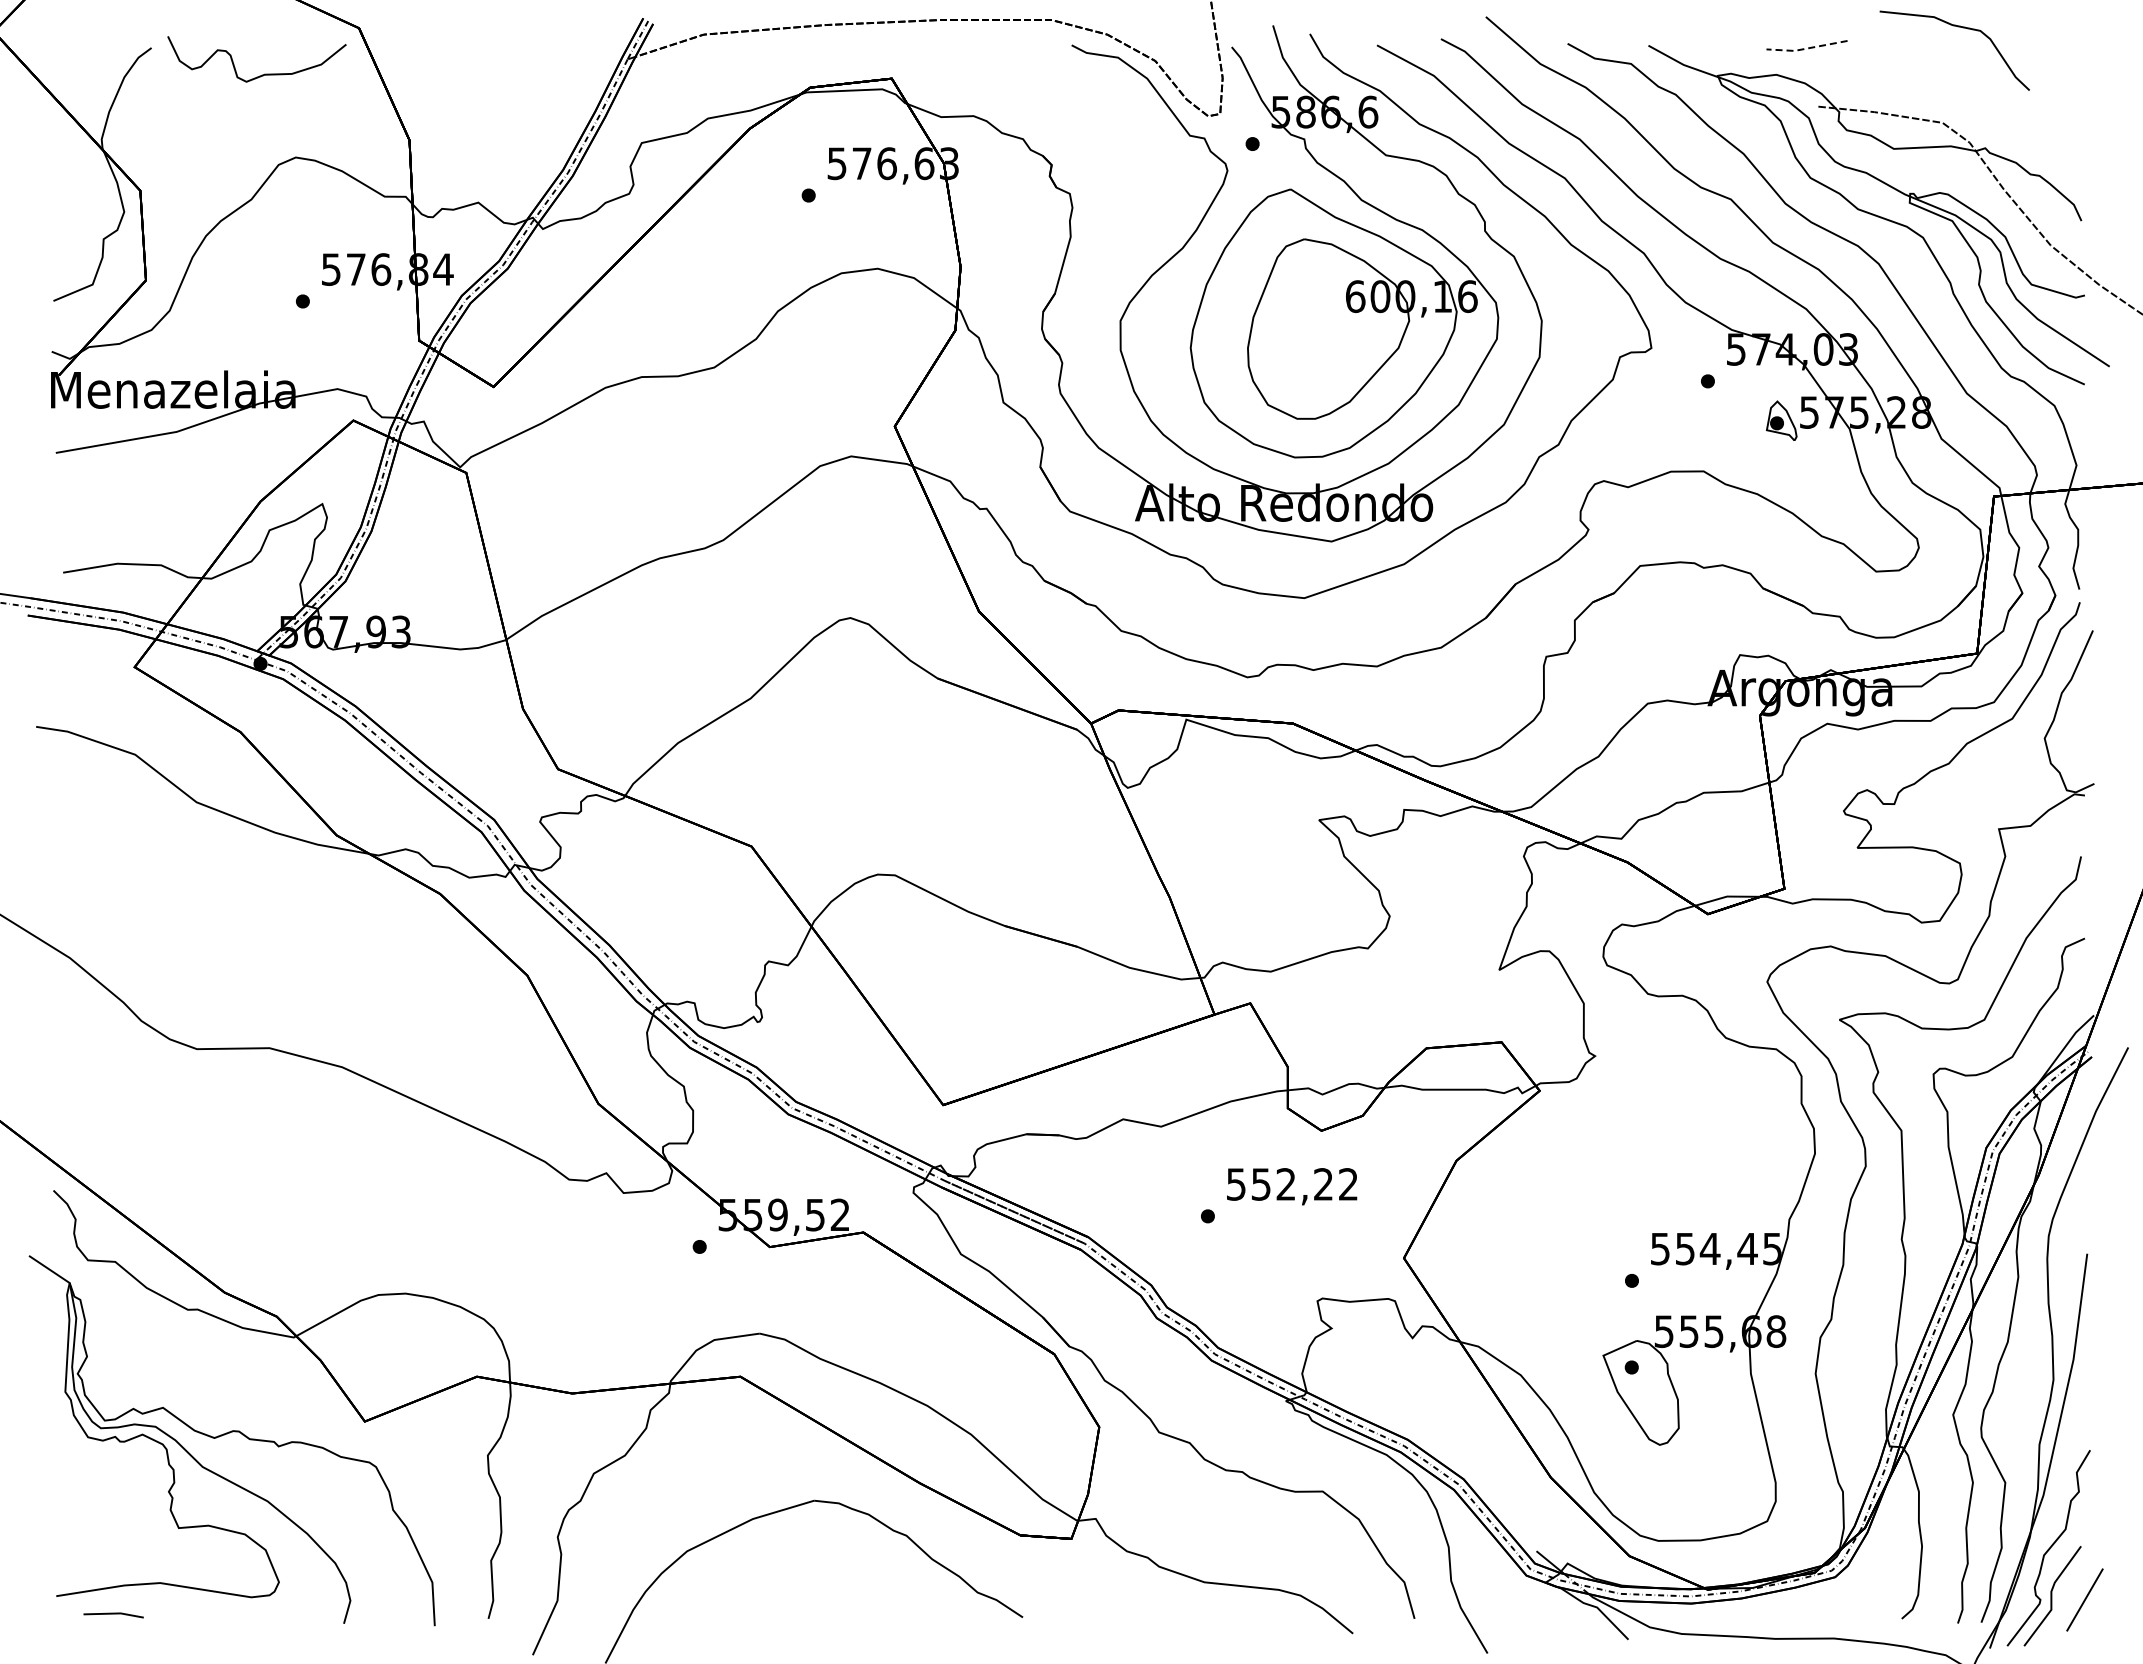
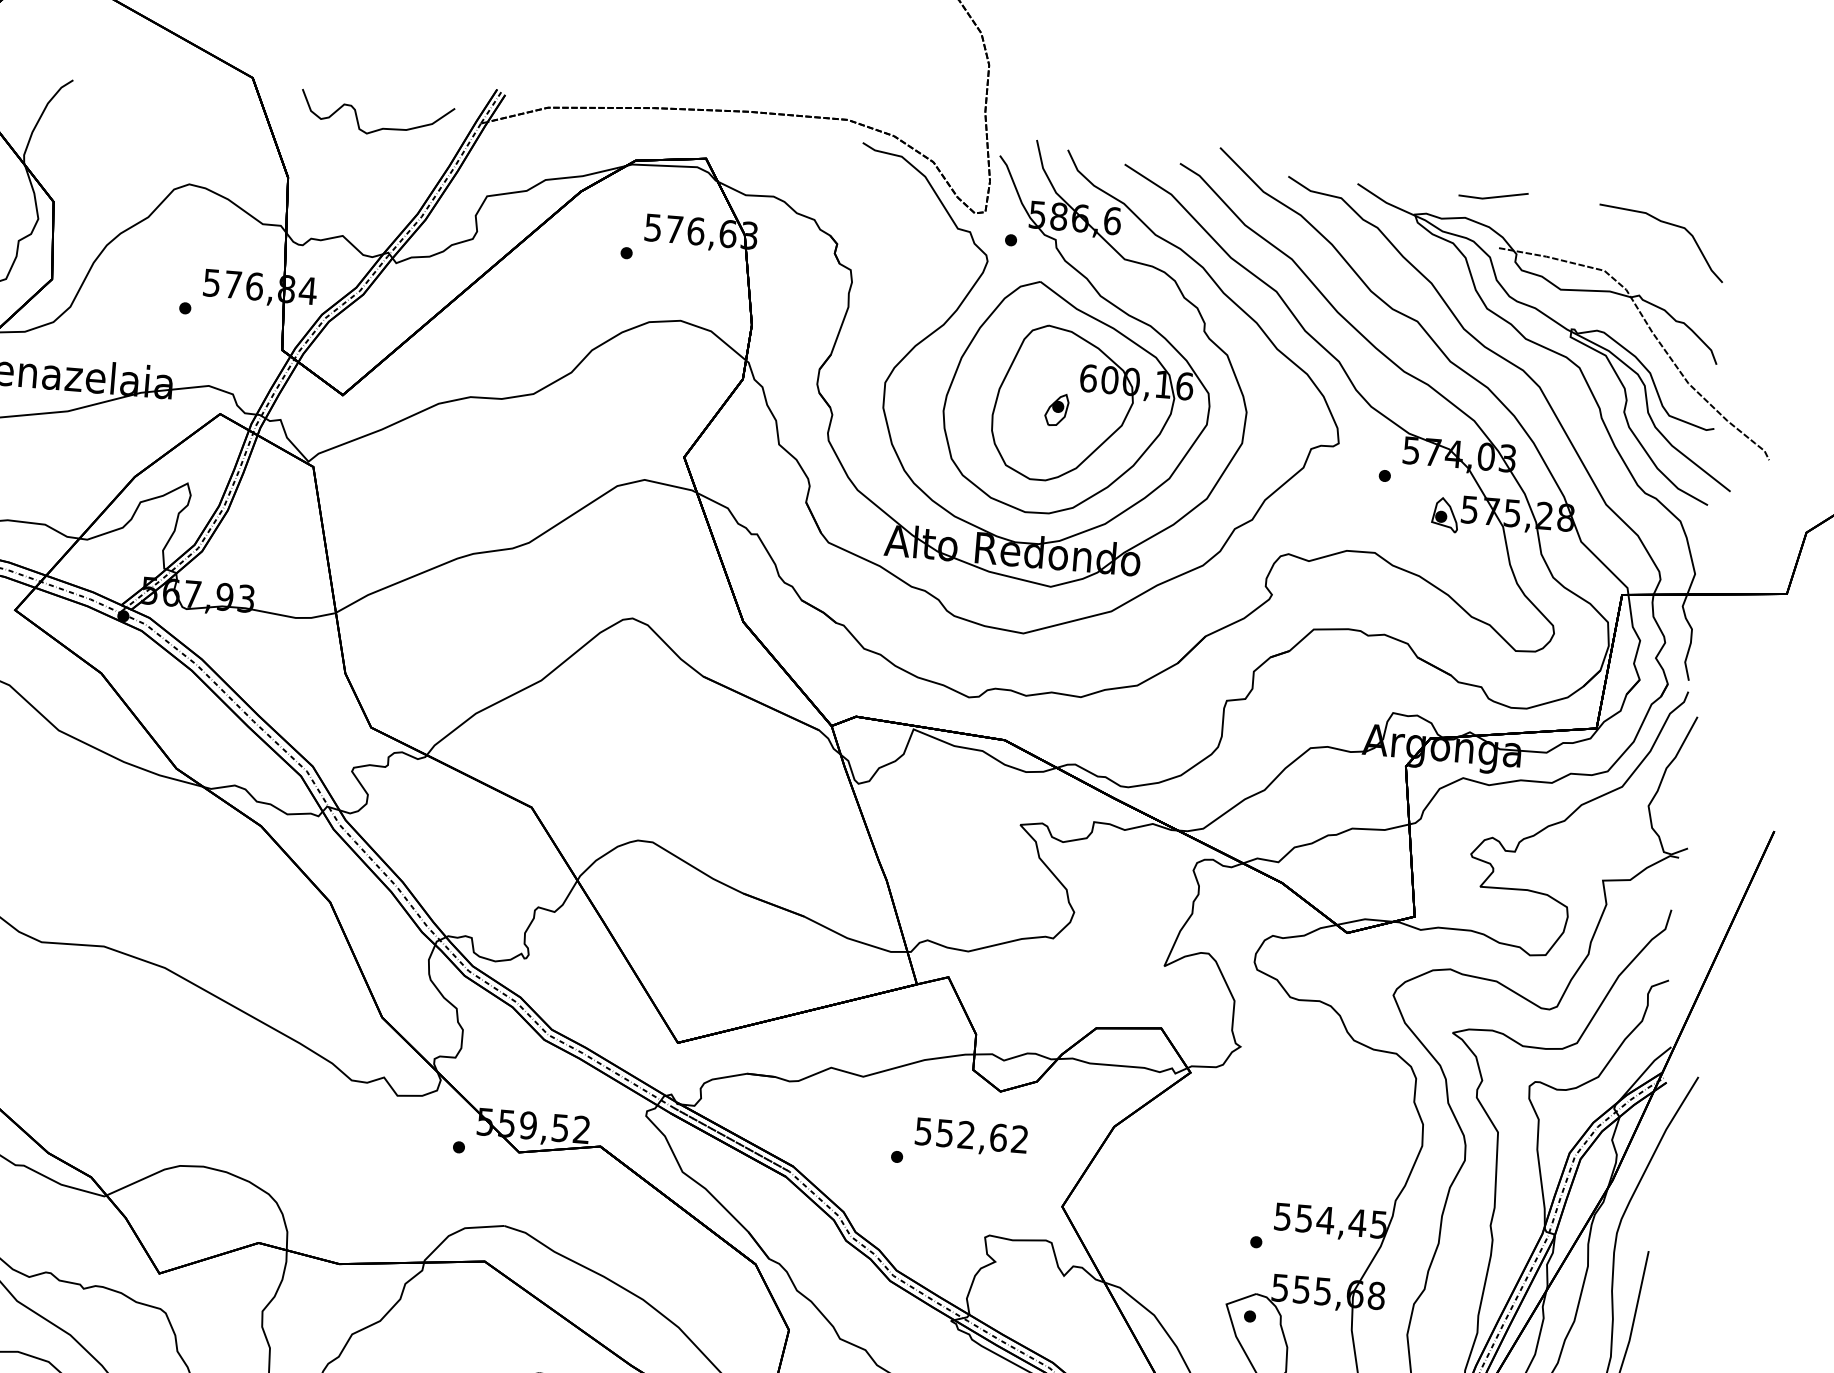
curve: (1958, 27) -> (1666, 223), moved
line: (1806, 48) -> (1492, 197), dashed -> solid
curve: (264, 73) -> (382, 127), moved
part: (1321, 335) -> (1056, 409), added
text: (1323, 1184) -> (998, 1137), 552,22 -> 552,62

